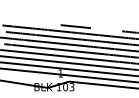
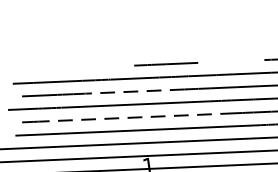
line: (59, 37) -> (135, 91), solid -> dashed
line: (58, 49) -> (136, 117), solid -> dashed

